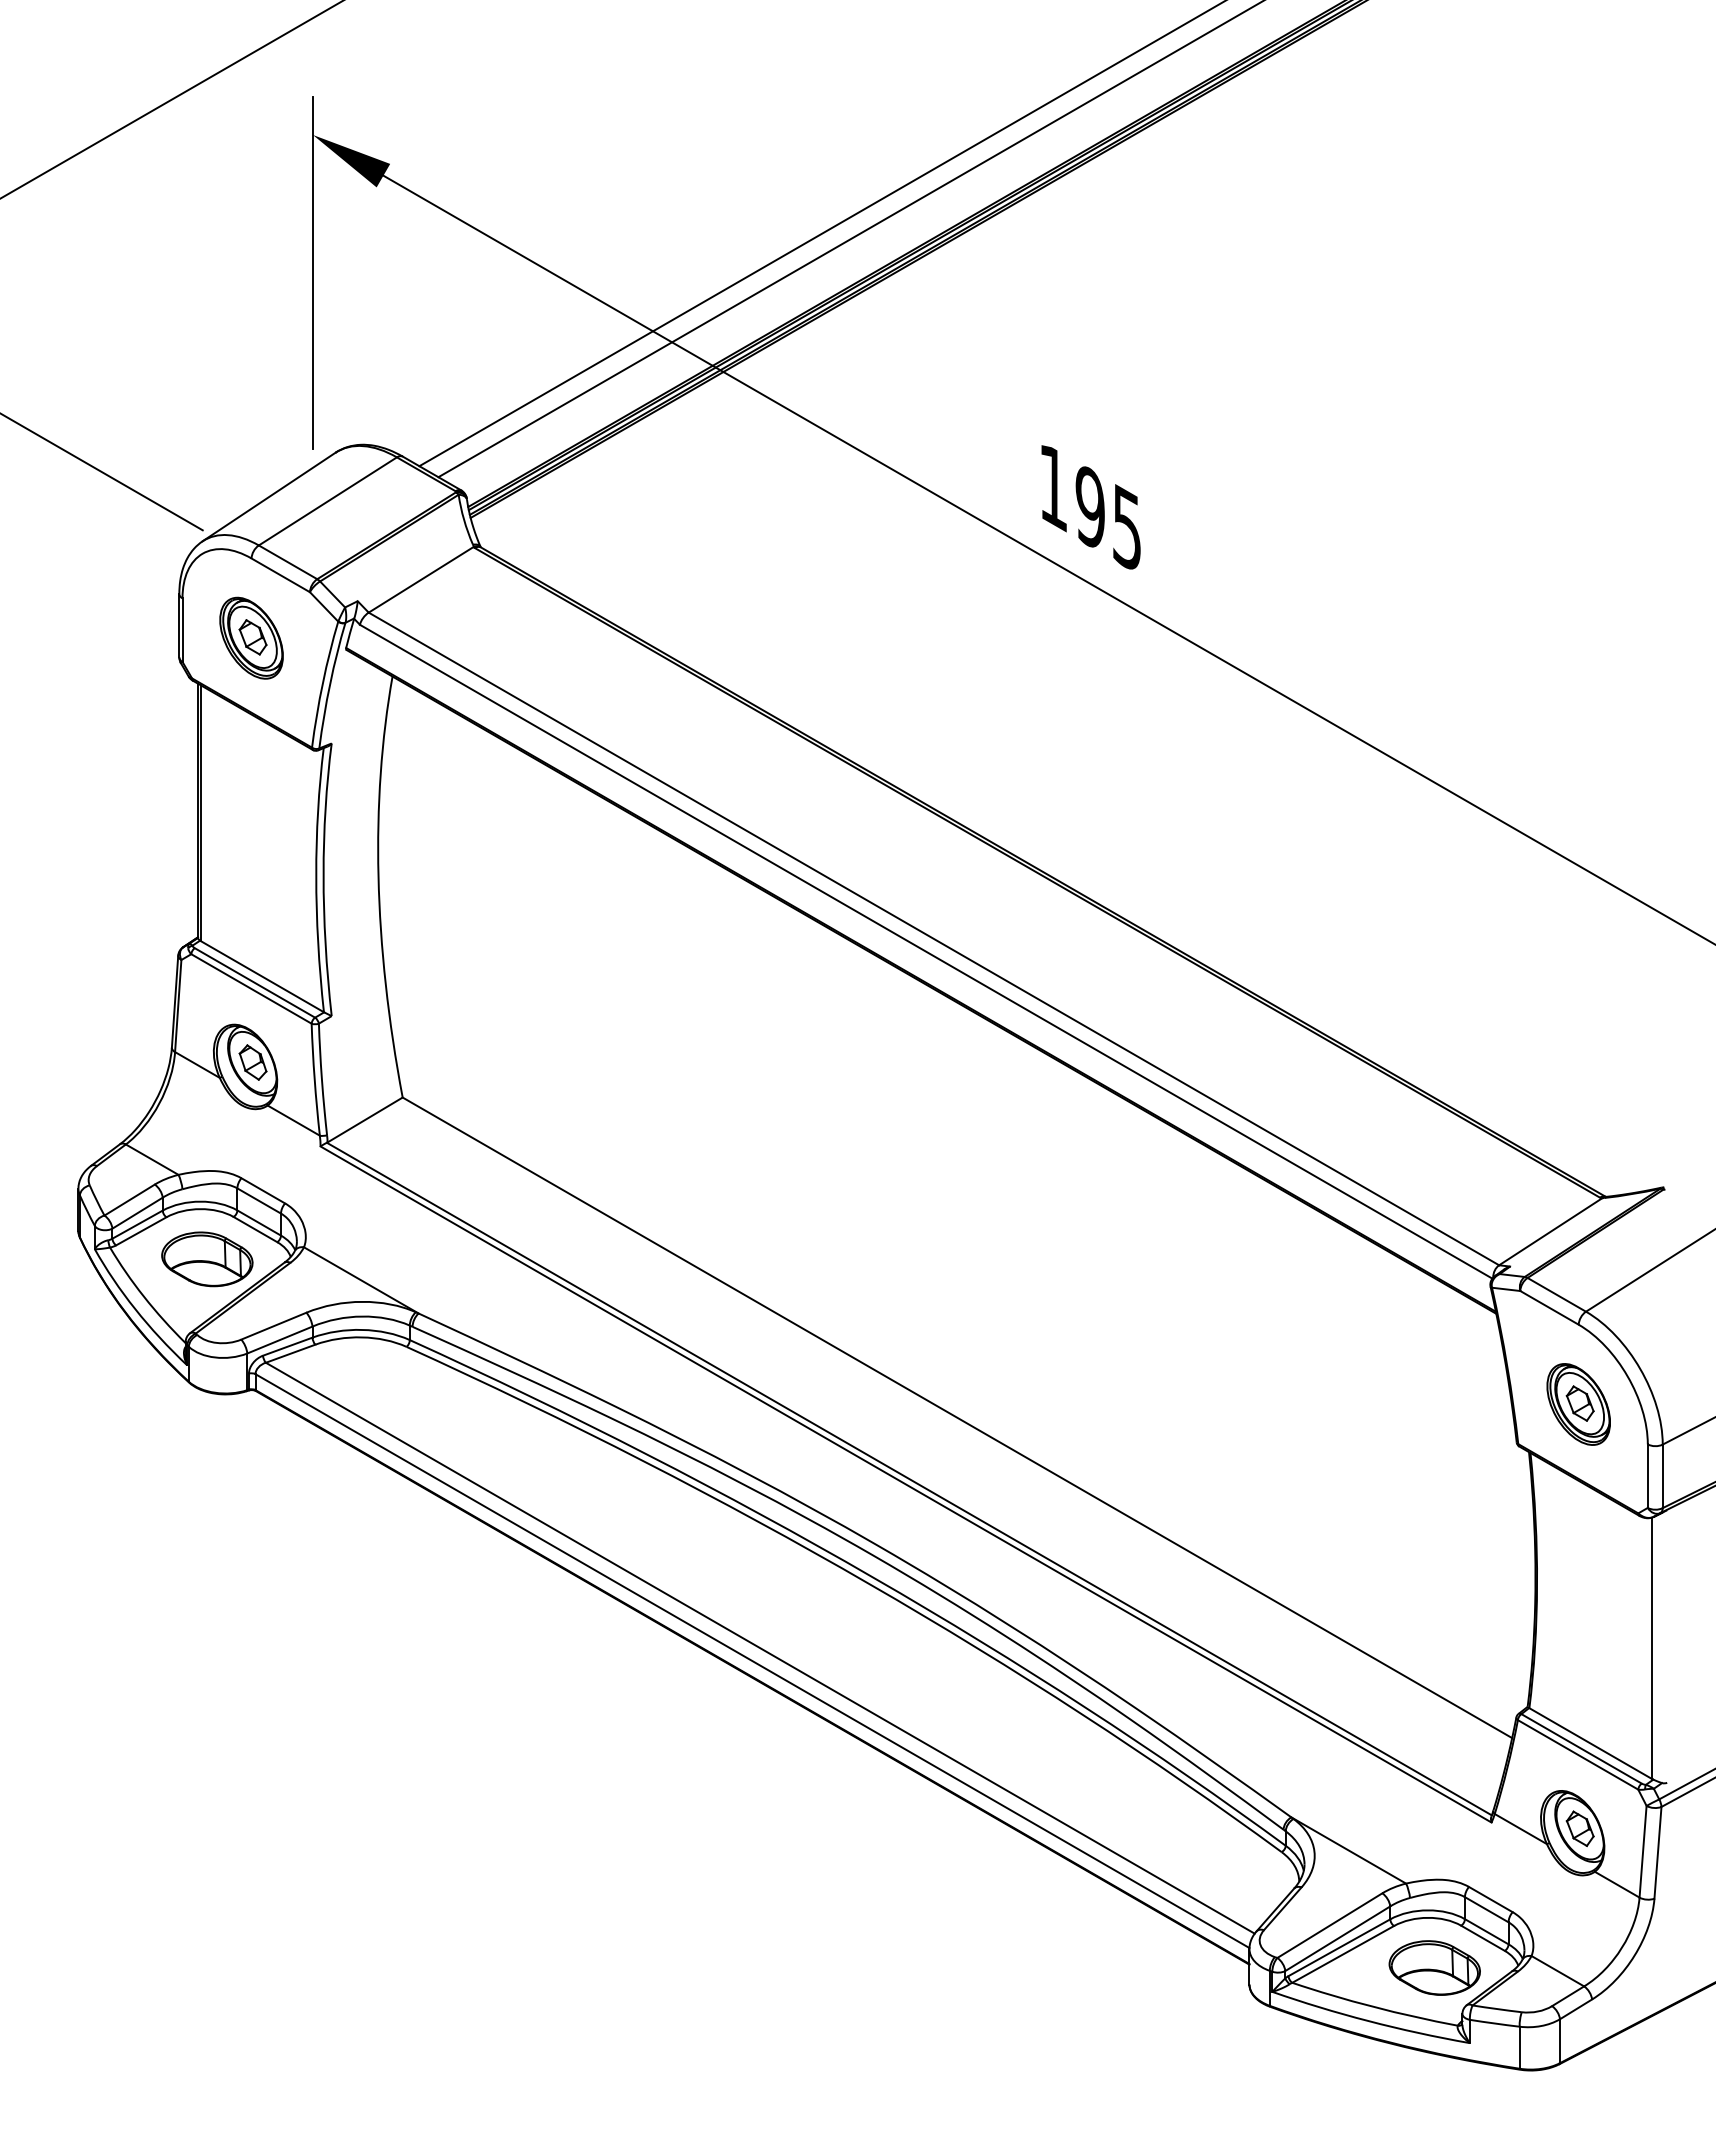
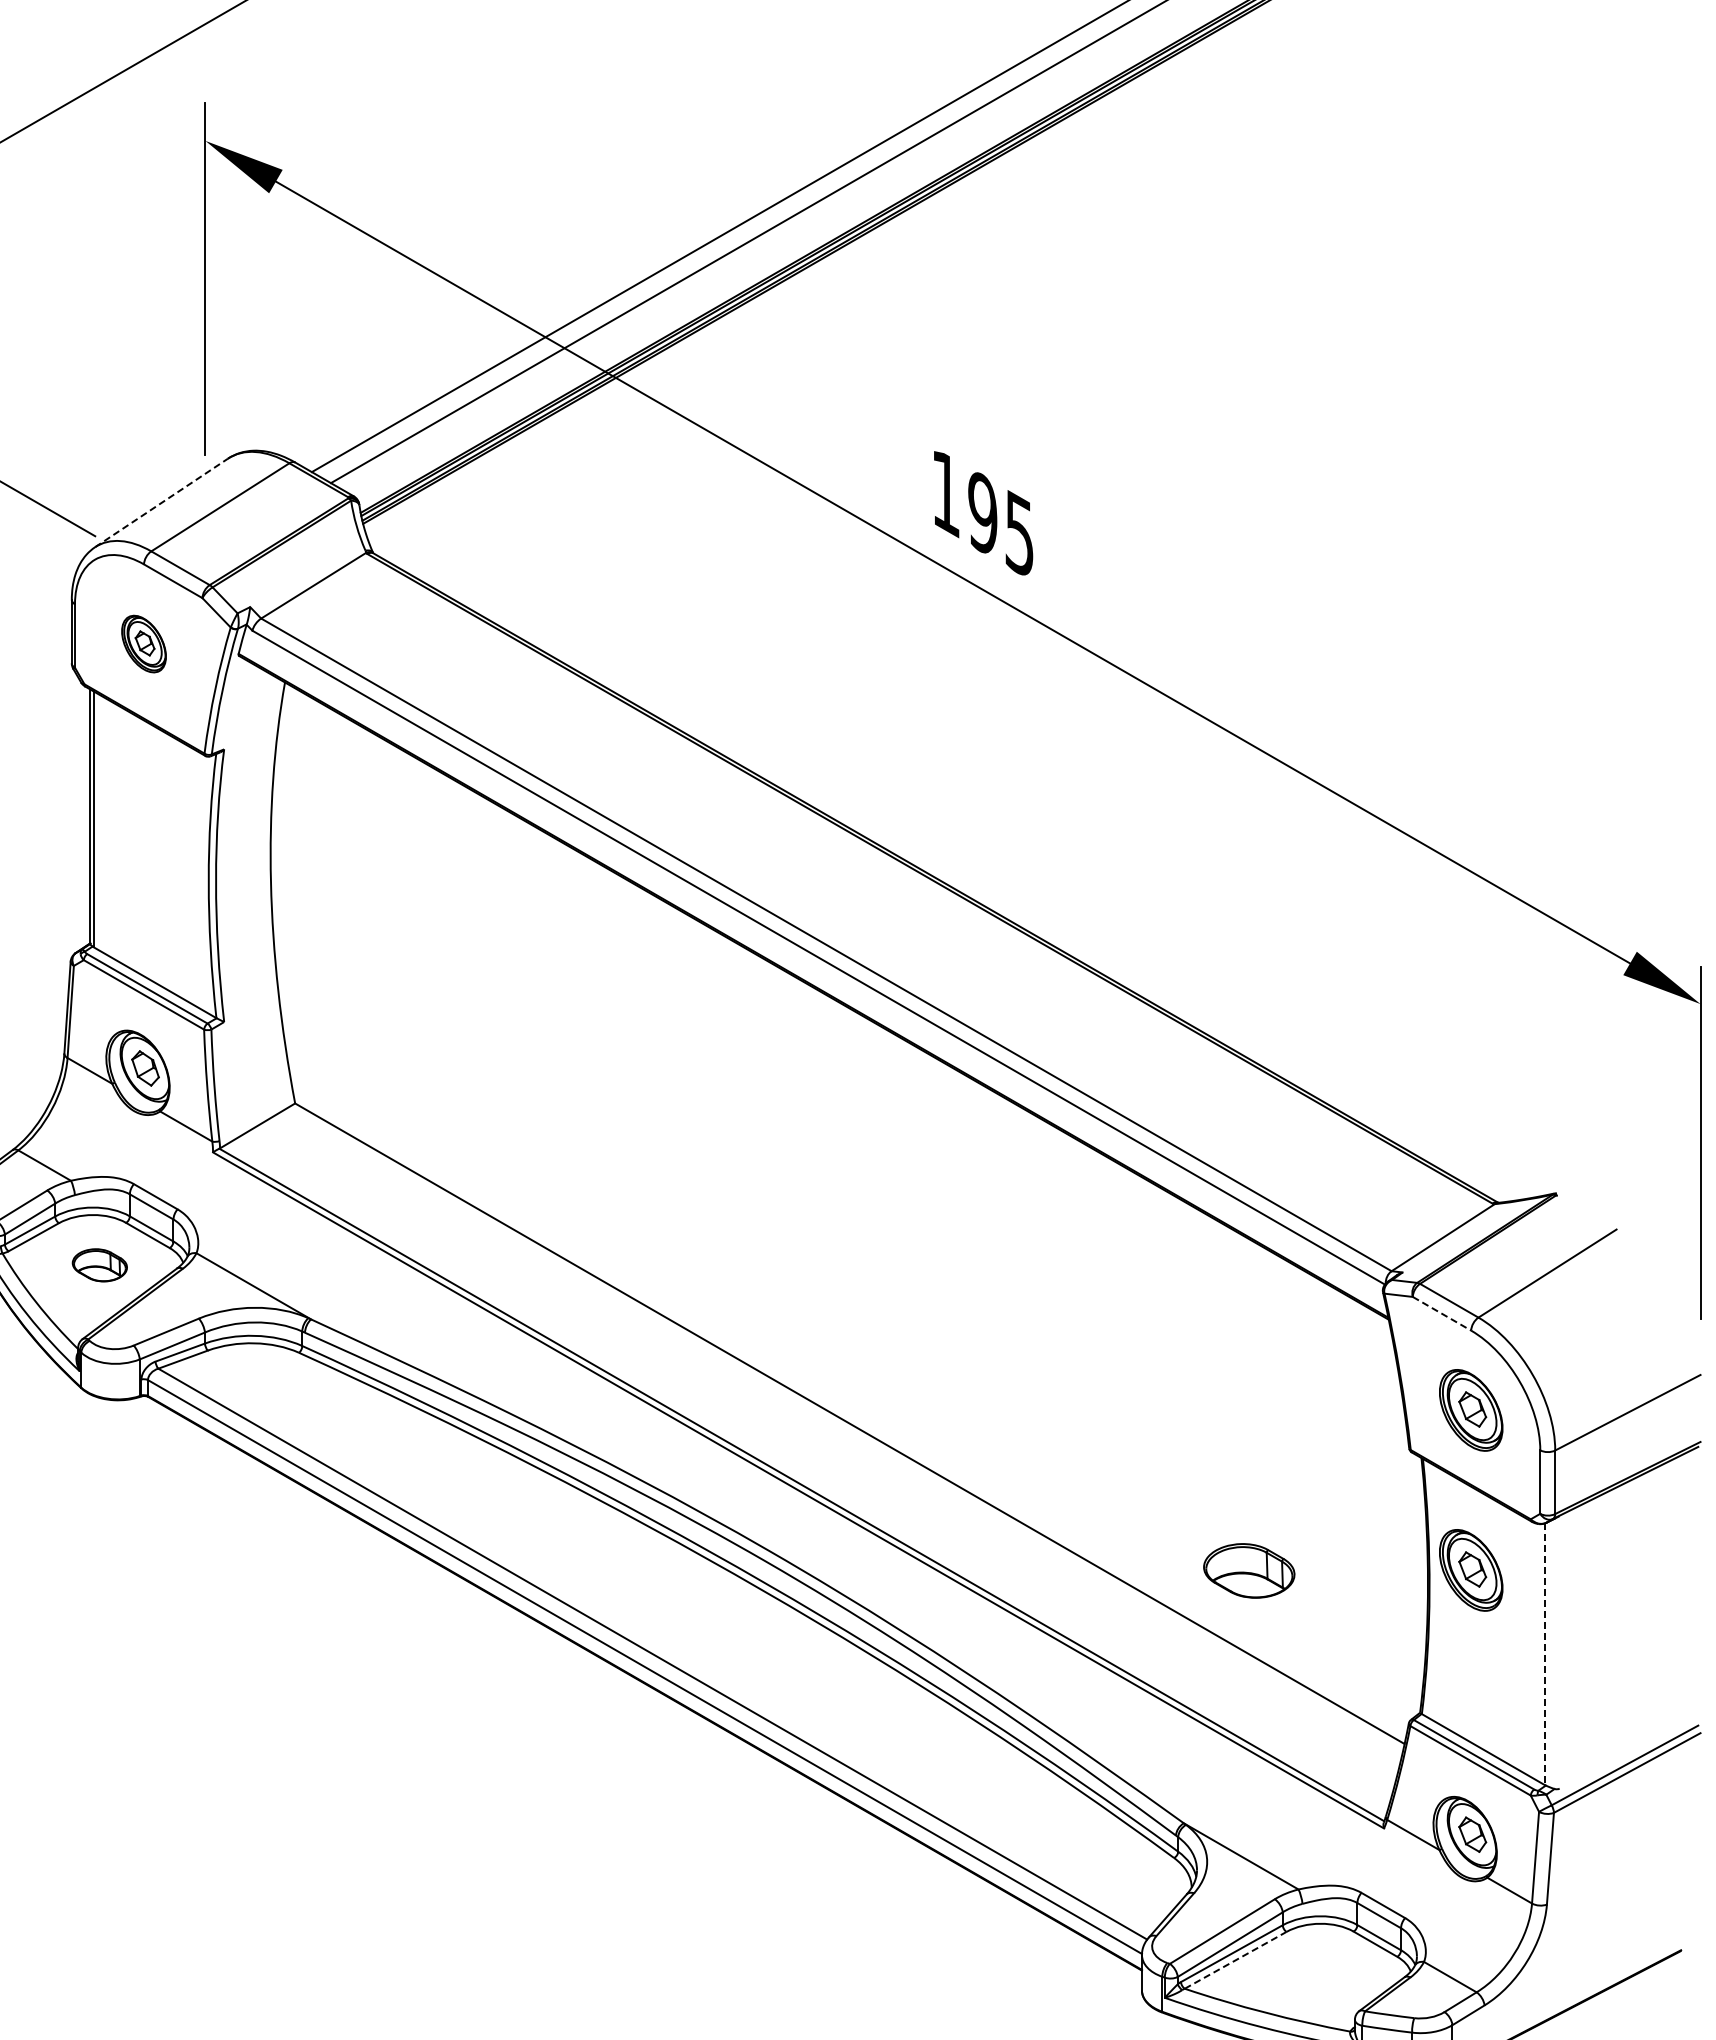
line: (269, 497) -> (161, 503), solid -> dashed
part: (251, 637) -> (143, 643), size x0.7
part: (207, 1259) -> (99, 1265), size x0.6
line: (1549, 1307) -> (1441, 1313), solid -> dashed
part: (1578, 1564) -> (1470, 1570), added
line: (1652, 1648) -> (1544, 1654), solid -> dashed
line: (1343, 1954) -> (1235, 1960), solid -> dashed
part: (1434, 1967) -> (1248, 1570), moved

